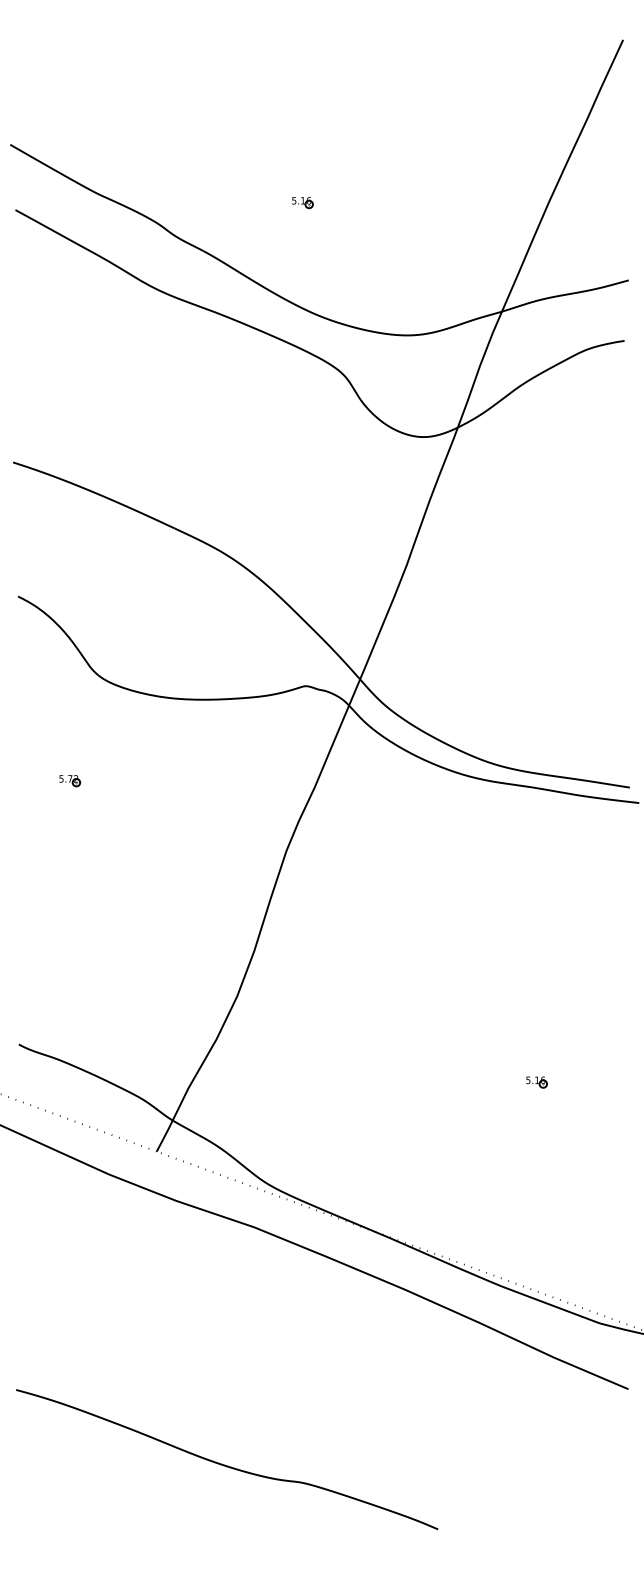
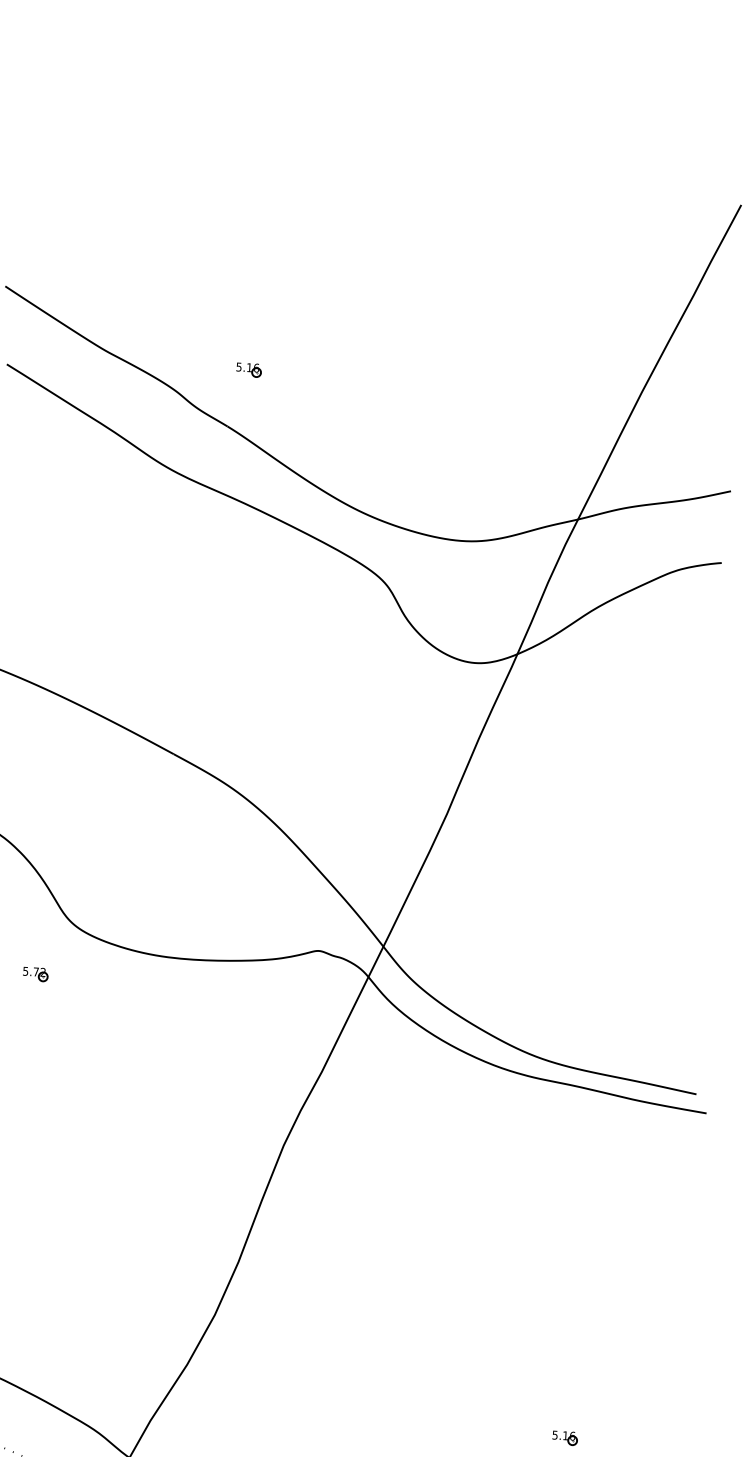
part: (302, 203) -> (248, 370), moved
part: (70, 781) -> (36, 975), moved

